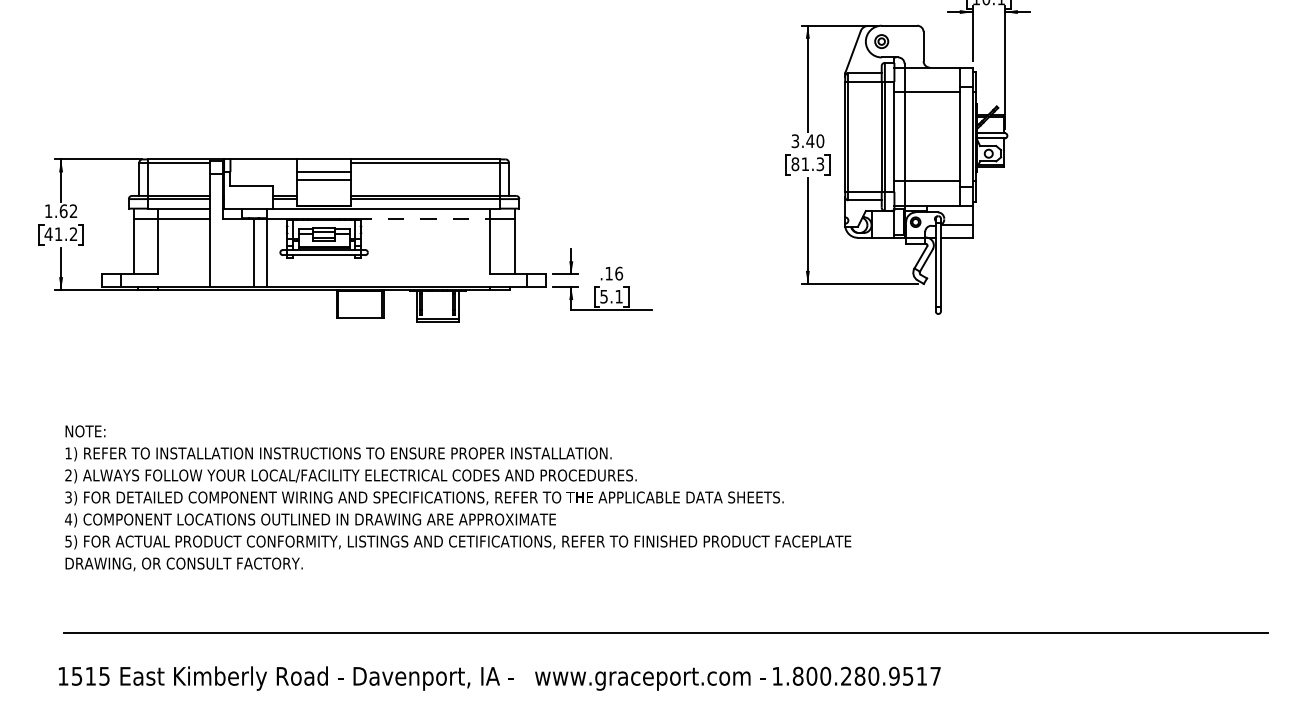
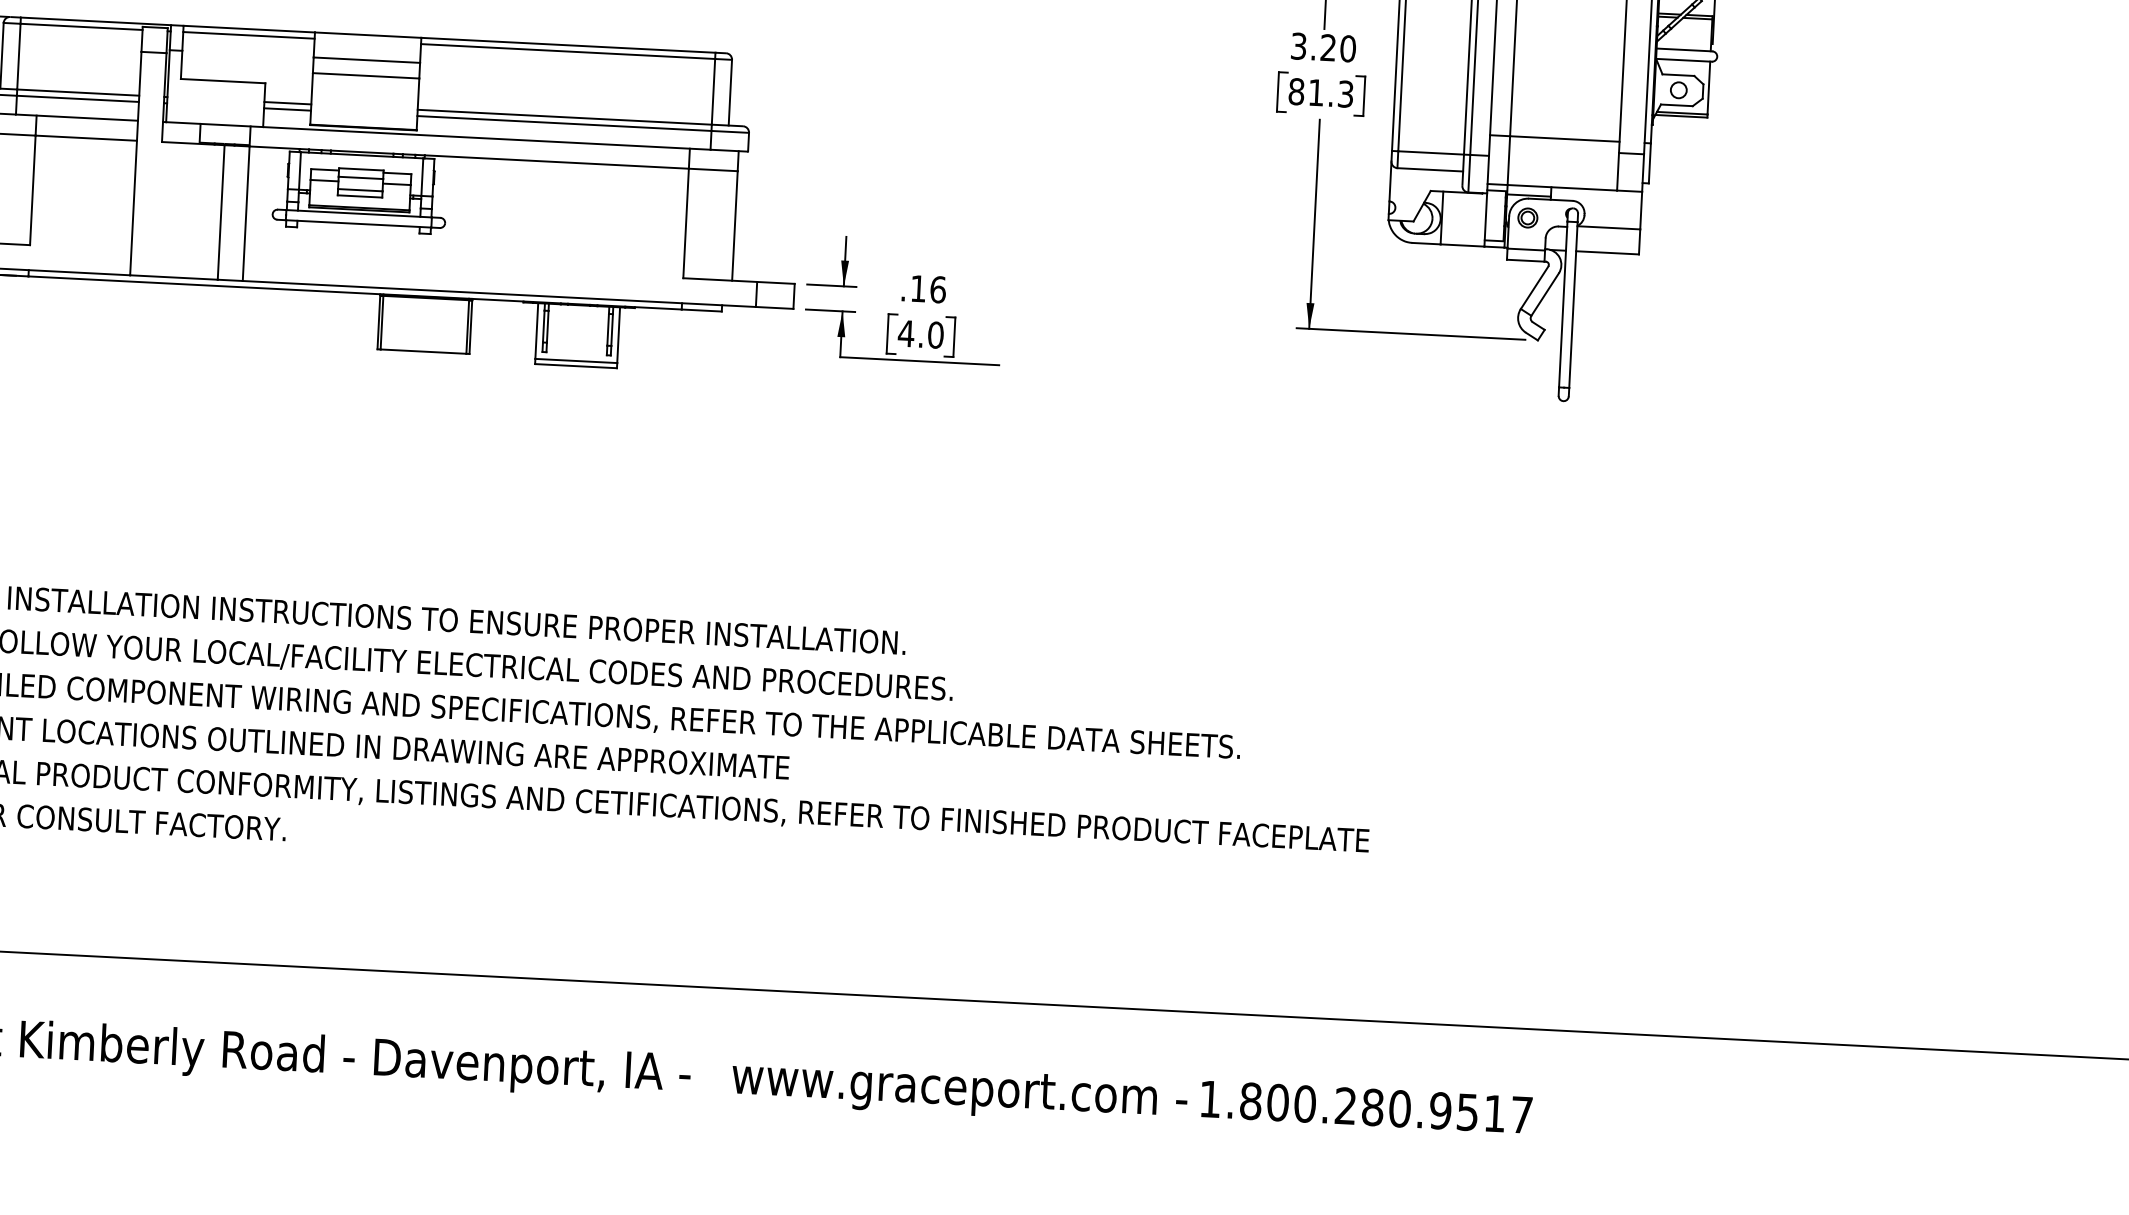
text: (810, 140) -> (1328, 46), 3.40 -> 3.20
line: (263, 162) -> (248, 35), added
line: (422, 218) -> (556, 161), dashed -> solid
text: (611, 296) -> (920, 334), 5.1 -> 4.0

